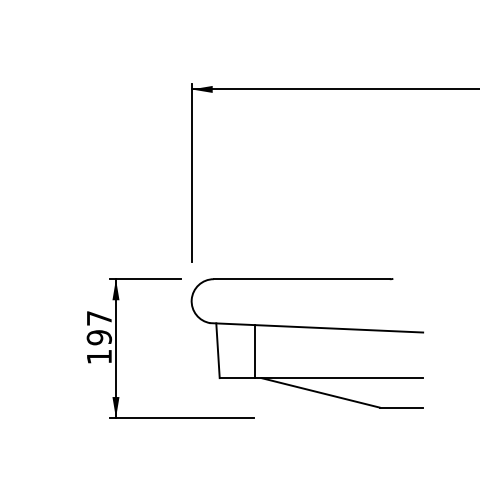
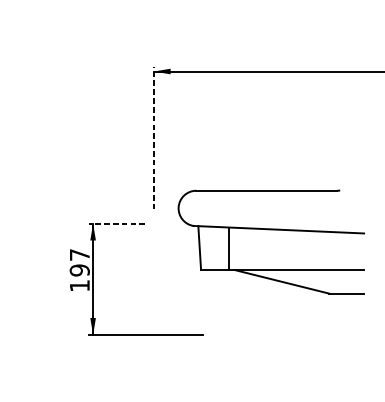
line: (191, 172) -> (153, 138), solid -> dashed
line: (145, 279) -> (116, 223), solid -> dashed
part: (306, 328) -> (270, 230), moved

